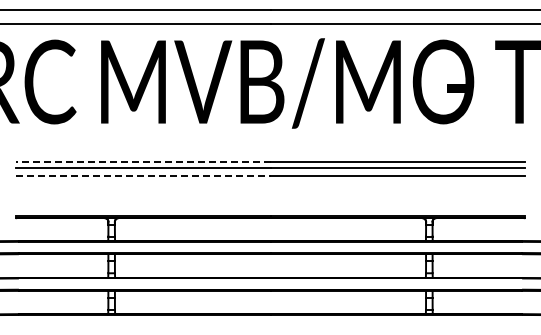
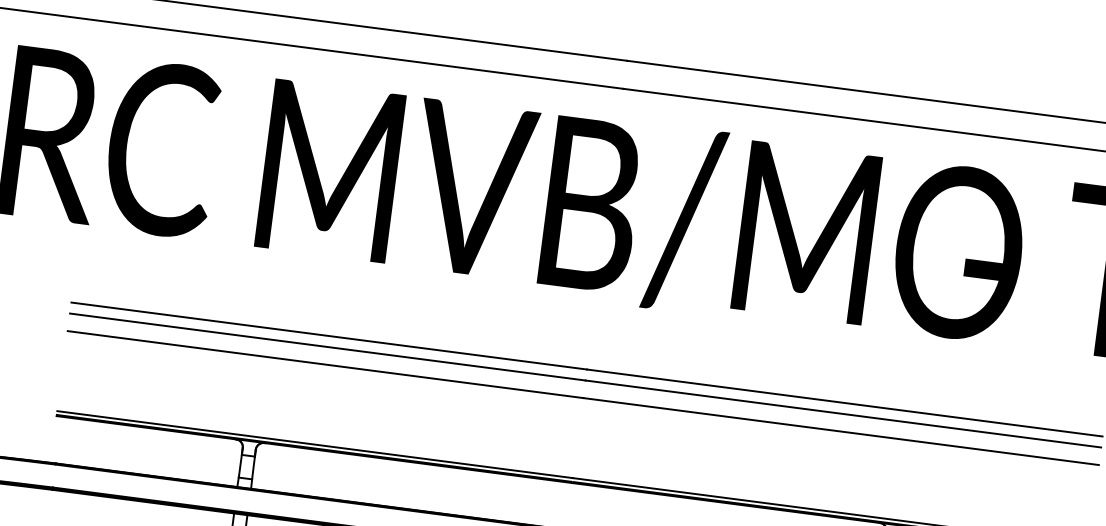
line: (142, 162) -> (327, 336), dashed -> solid
line: (143, 176) -> (325, 365), dashed -> solid

